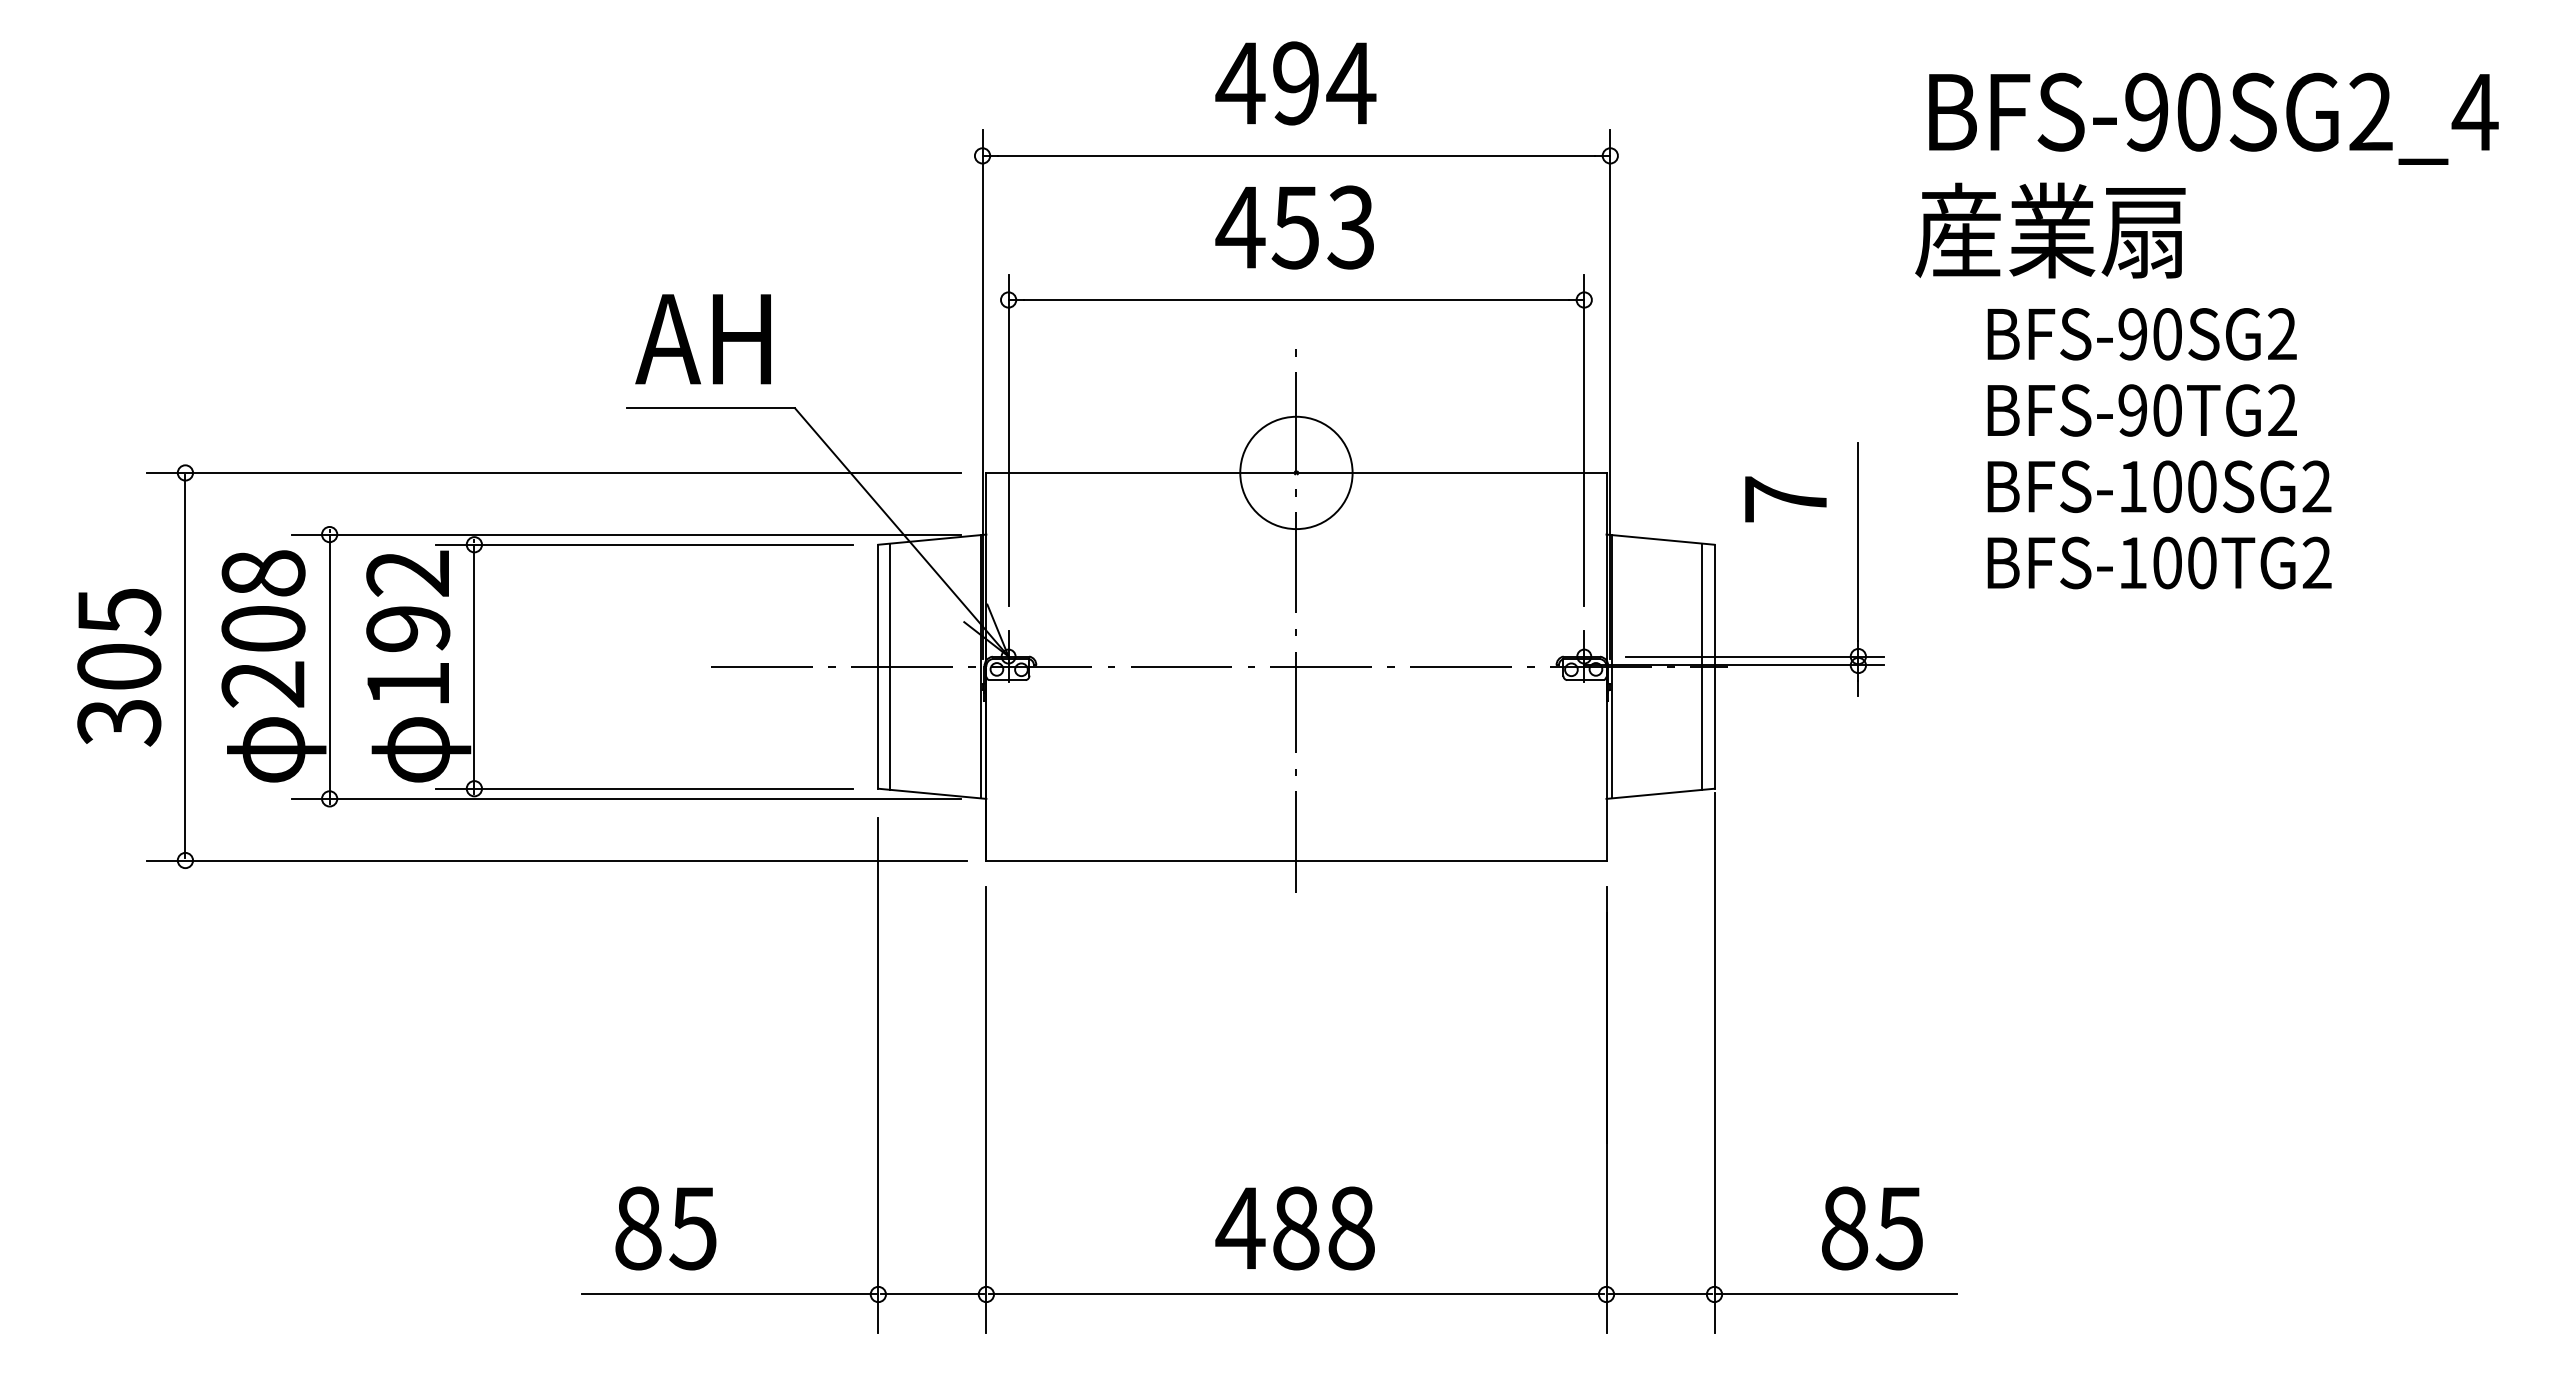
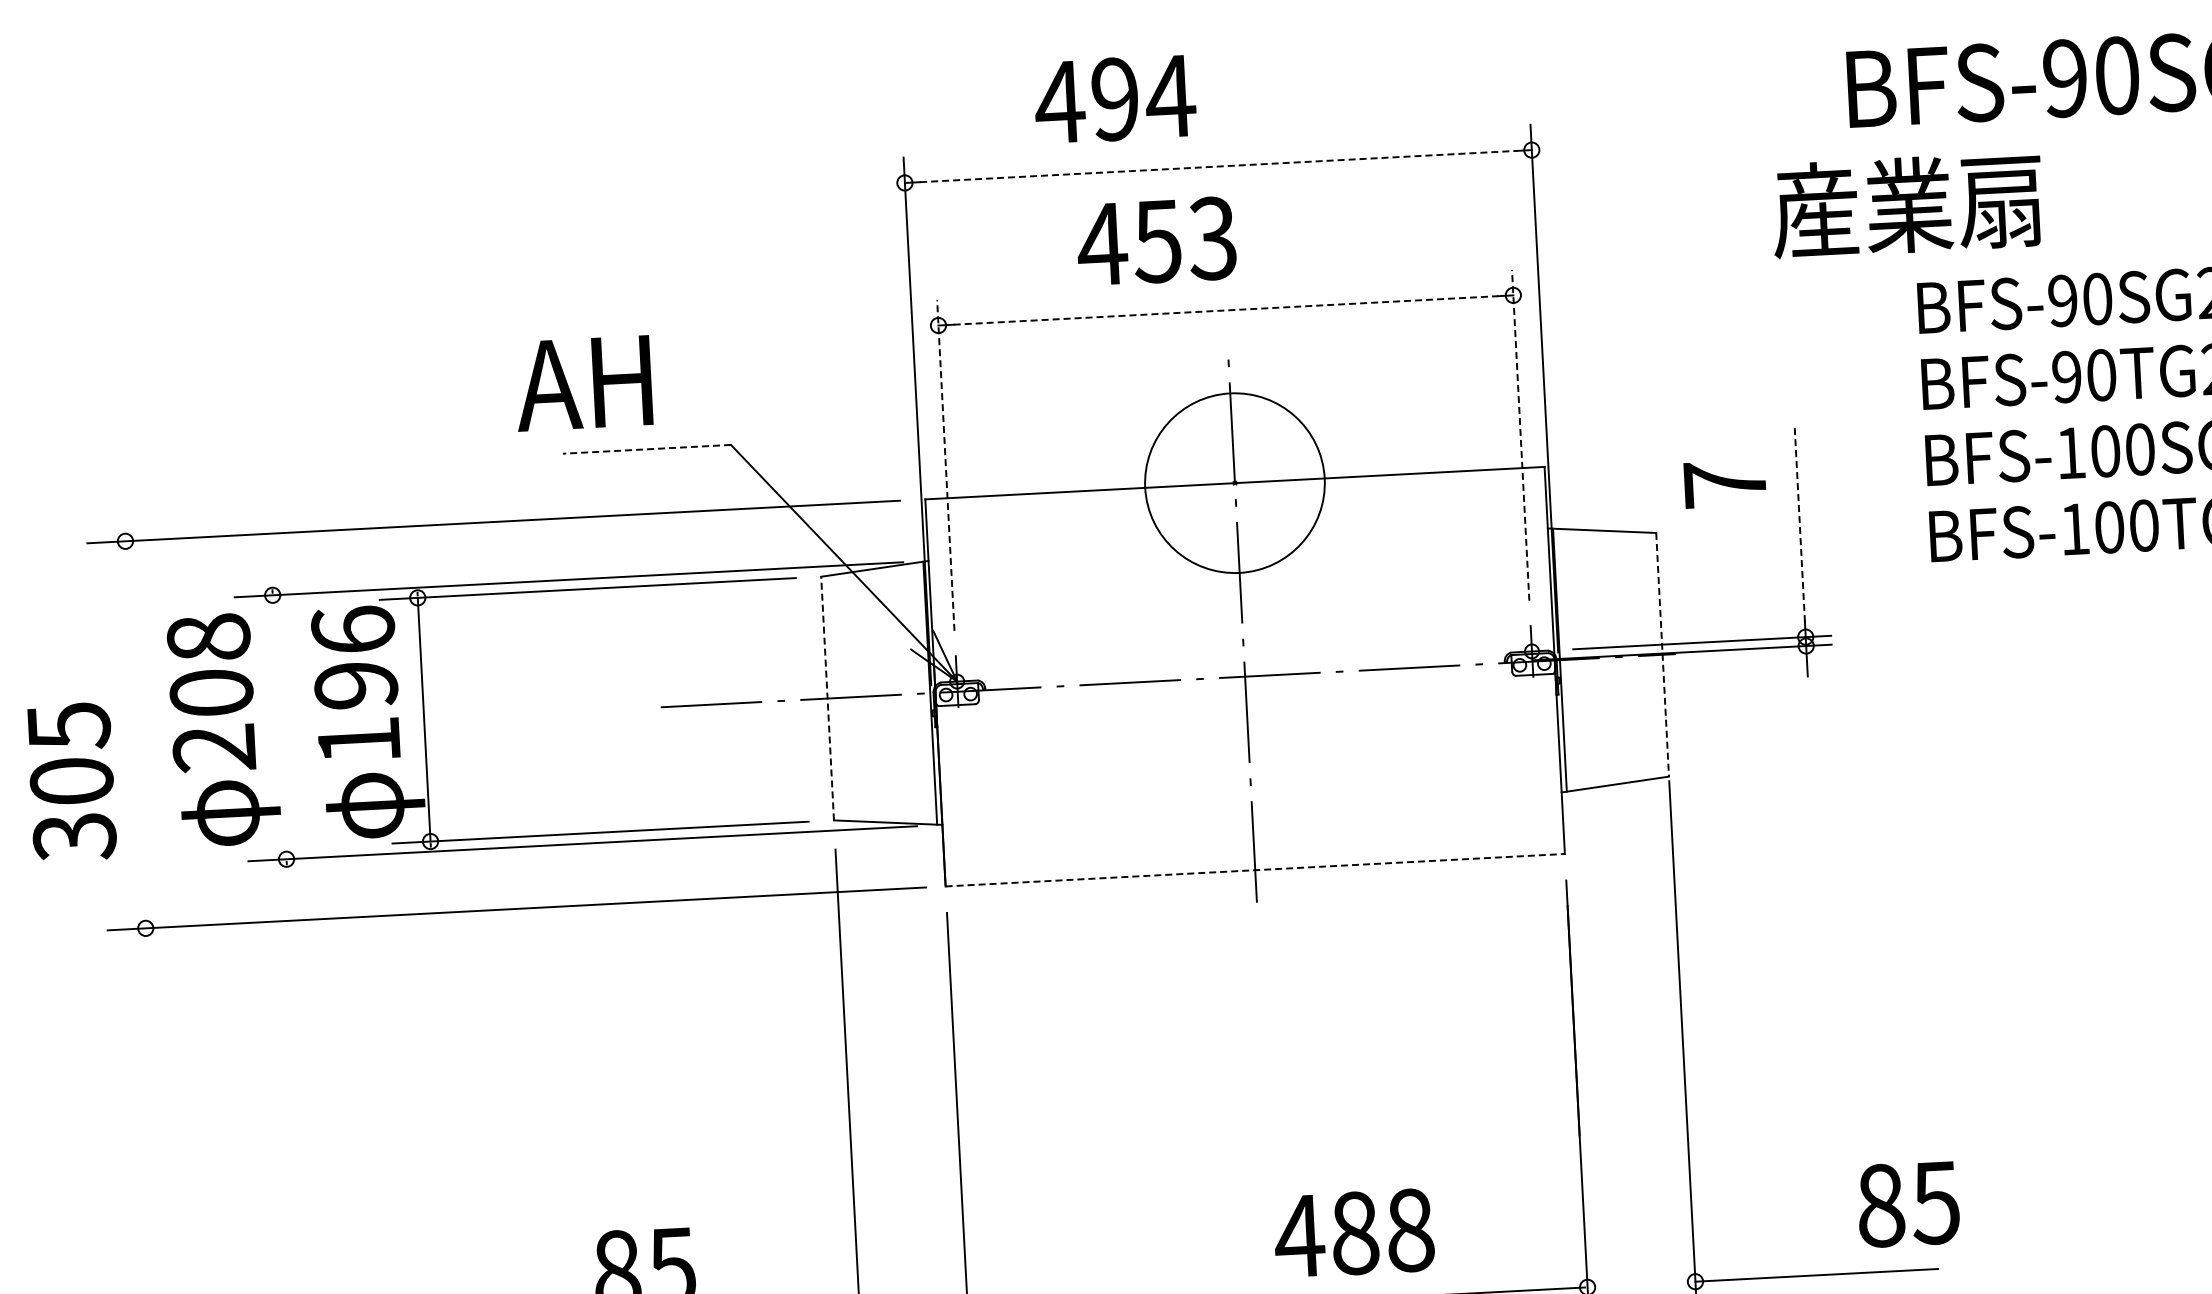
text: (1295, 83) -> (1114, 99), moved
line: (1296, 155) -> (1218, 166), solid -> dashed
text: (1294, 227) -> (1156, 241), moved
text: (2050, 230) -> (1907, 205), moved
line: (1296, 300) -> (1225, 310), solid -> dashed
text: (702, 339) -> (582, 383), moved
line: (710, 408) -> (646, 449), solid -> dashed
line: (1008, 440) -> (945, 465), solid -> dashed
line: (1584, 440) -> (1520, 435), solid -> dashed
circle: (1296, 472) -> (1234, 482), size x1.6
line: (1858, 542) -> (1799, 523), solid -> dashed
text: (408, 573) -> (353, 630), 192 -> 196
line: (185, 666) -> (135, 734), removed
line: (329, 666) -> (279, 727), removed
line: (878, 666) -> (827, 698), solid -> dashed
line: (890, 666) -> (839, 697), removed
line: (1702, 666) -> (1650, 655), removed
line: (1714, 666) -> (1662, 654), solid -> dashed
text: (119, 667) -> (72, 781), moved
line: (1296, 860) -> (1255, 870), solid -> dashed
text: (1294, 1228) -> (1353, 1233), moved
text: (1872, 1228) -> (1908, 1204), moved
line: (1660, 1294) -> (1641, 1284), removed

